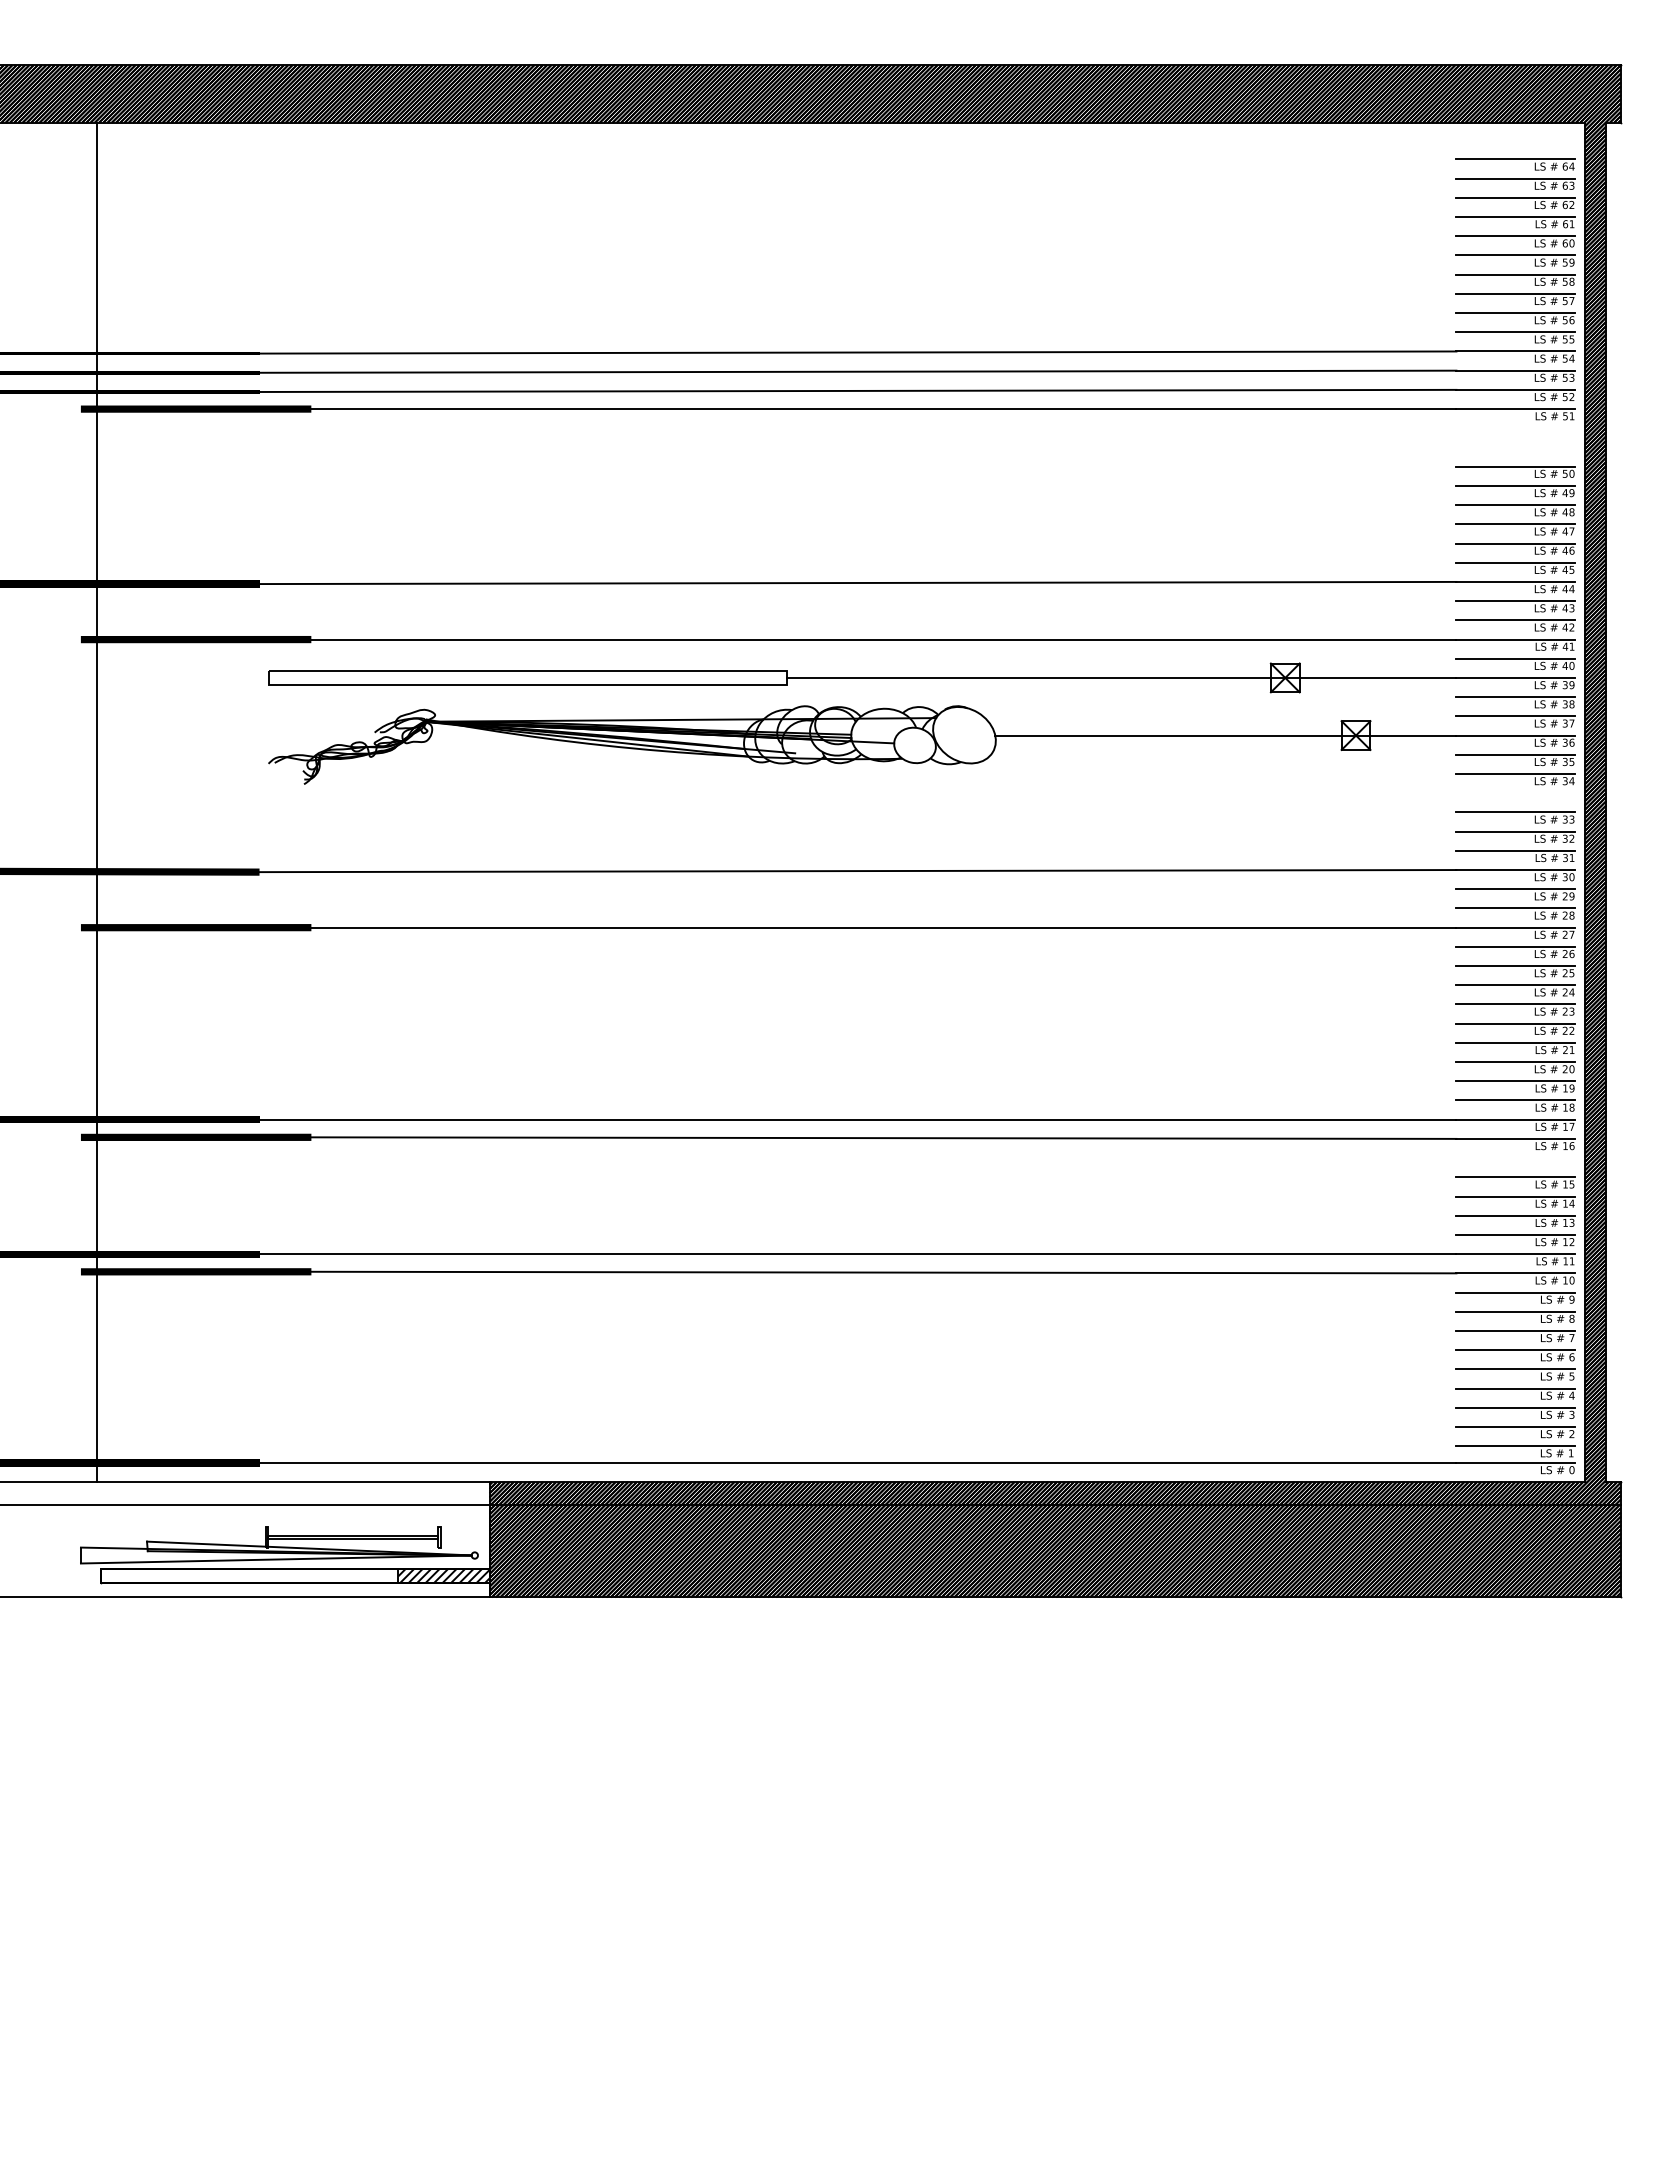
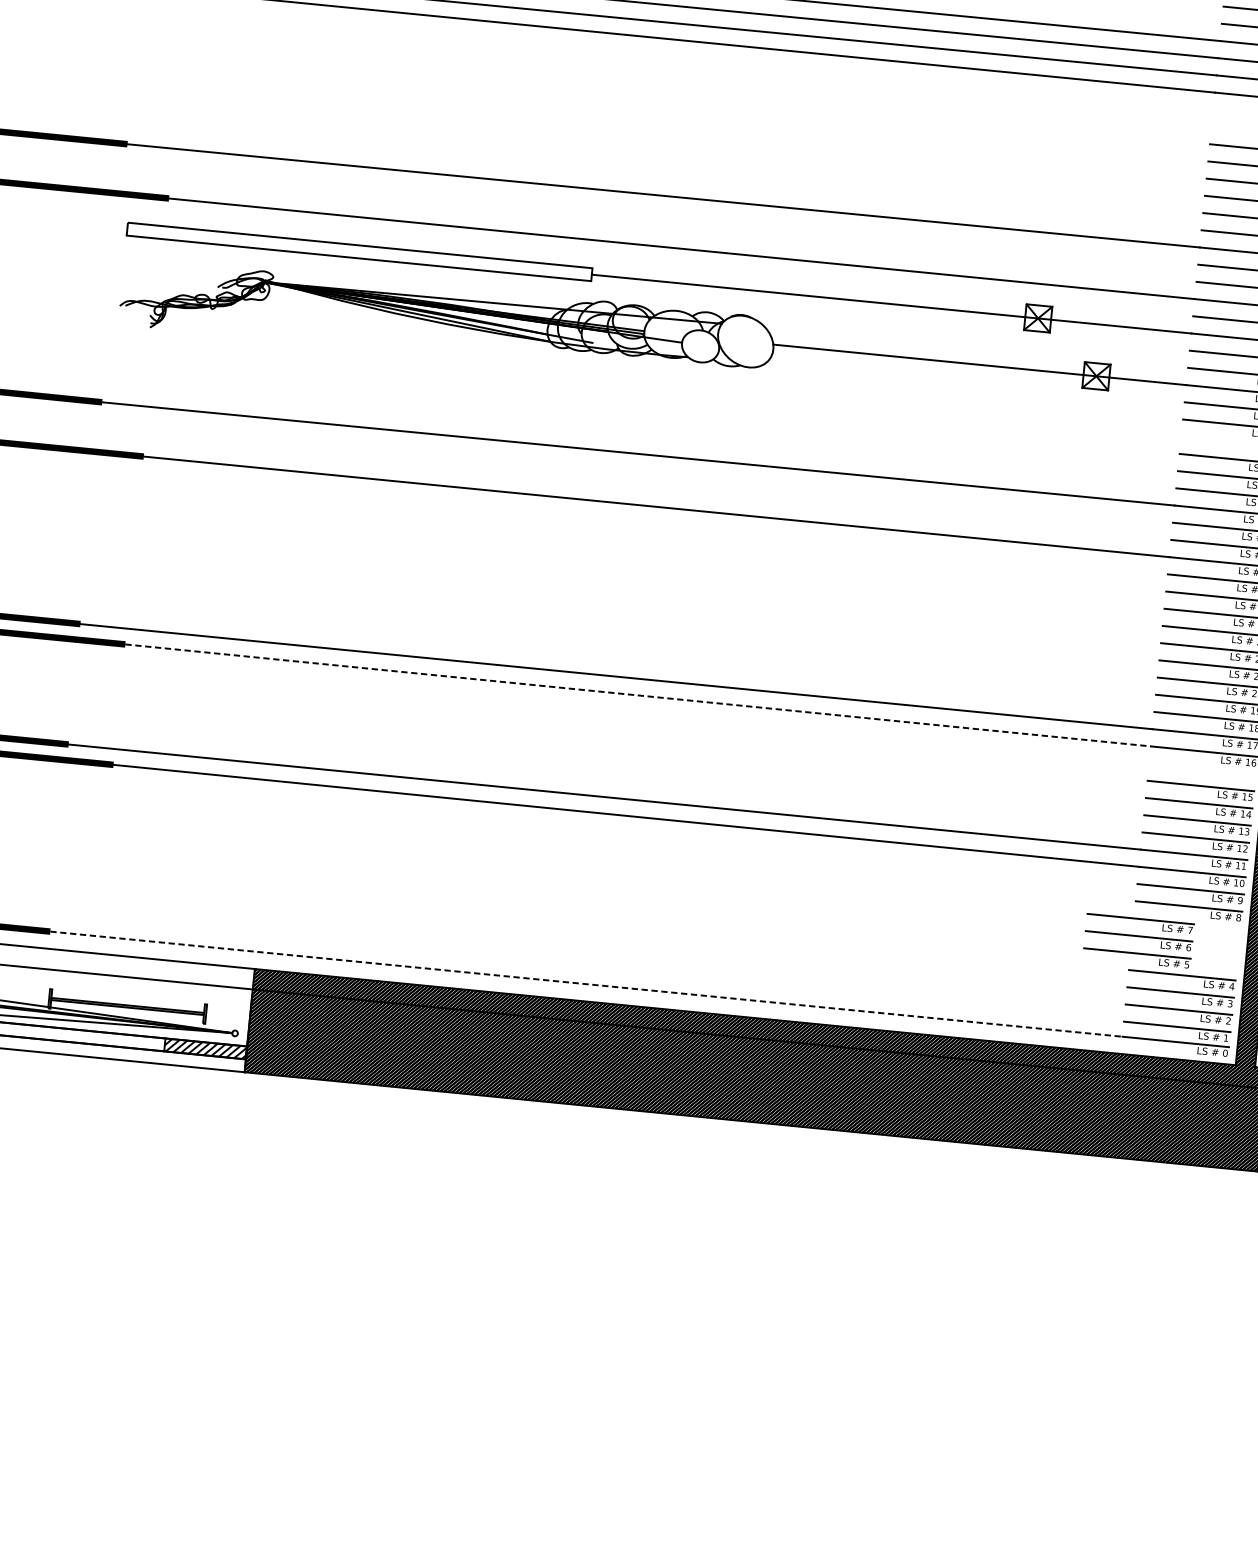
line: (883, 1138) -> (637, 695), solid -> dashed
part: (1515, 1355) -> (1138, 941), moved
line: (858, 1463) -> (586, 984), solid -> dashed

